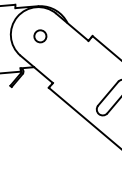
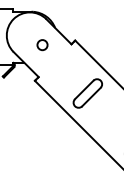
circle: (40, 36) -> (42, 45), moved

